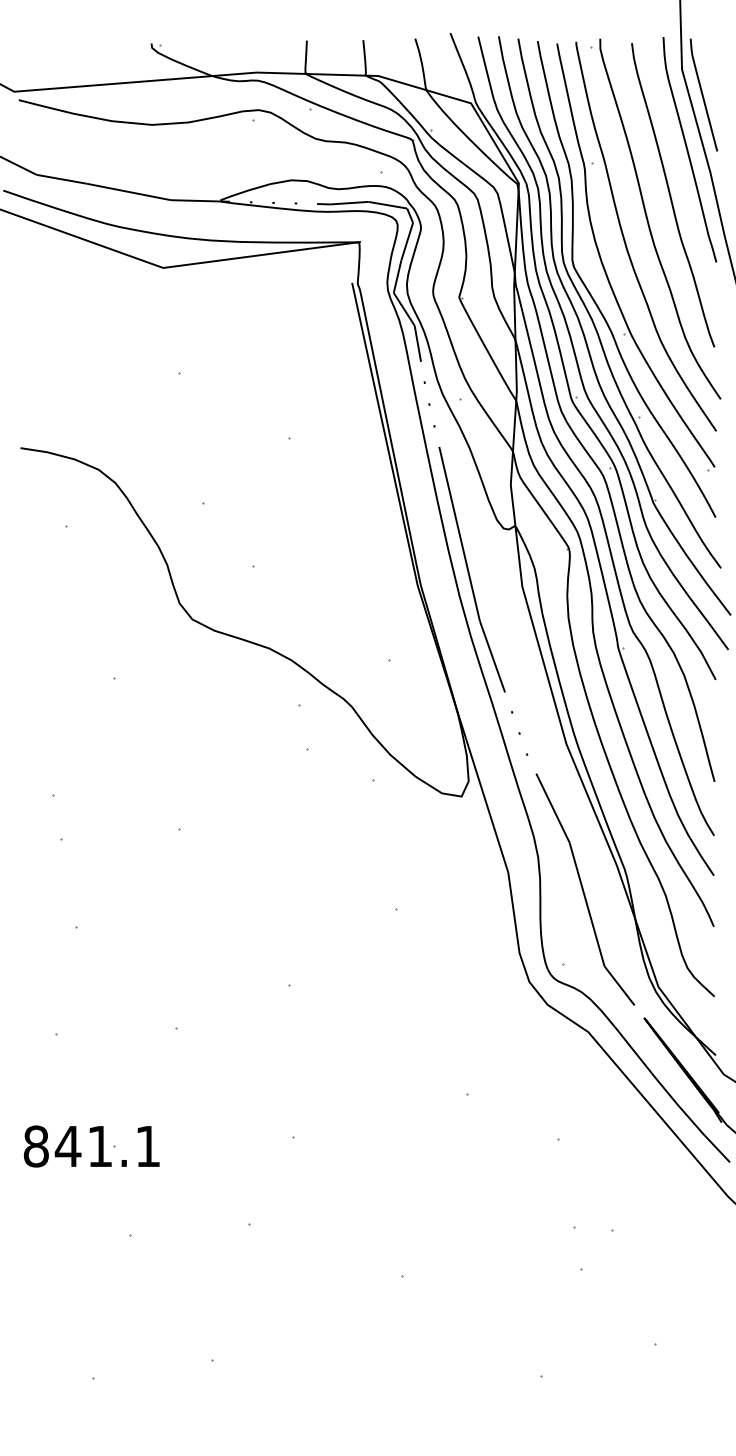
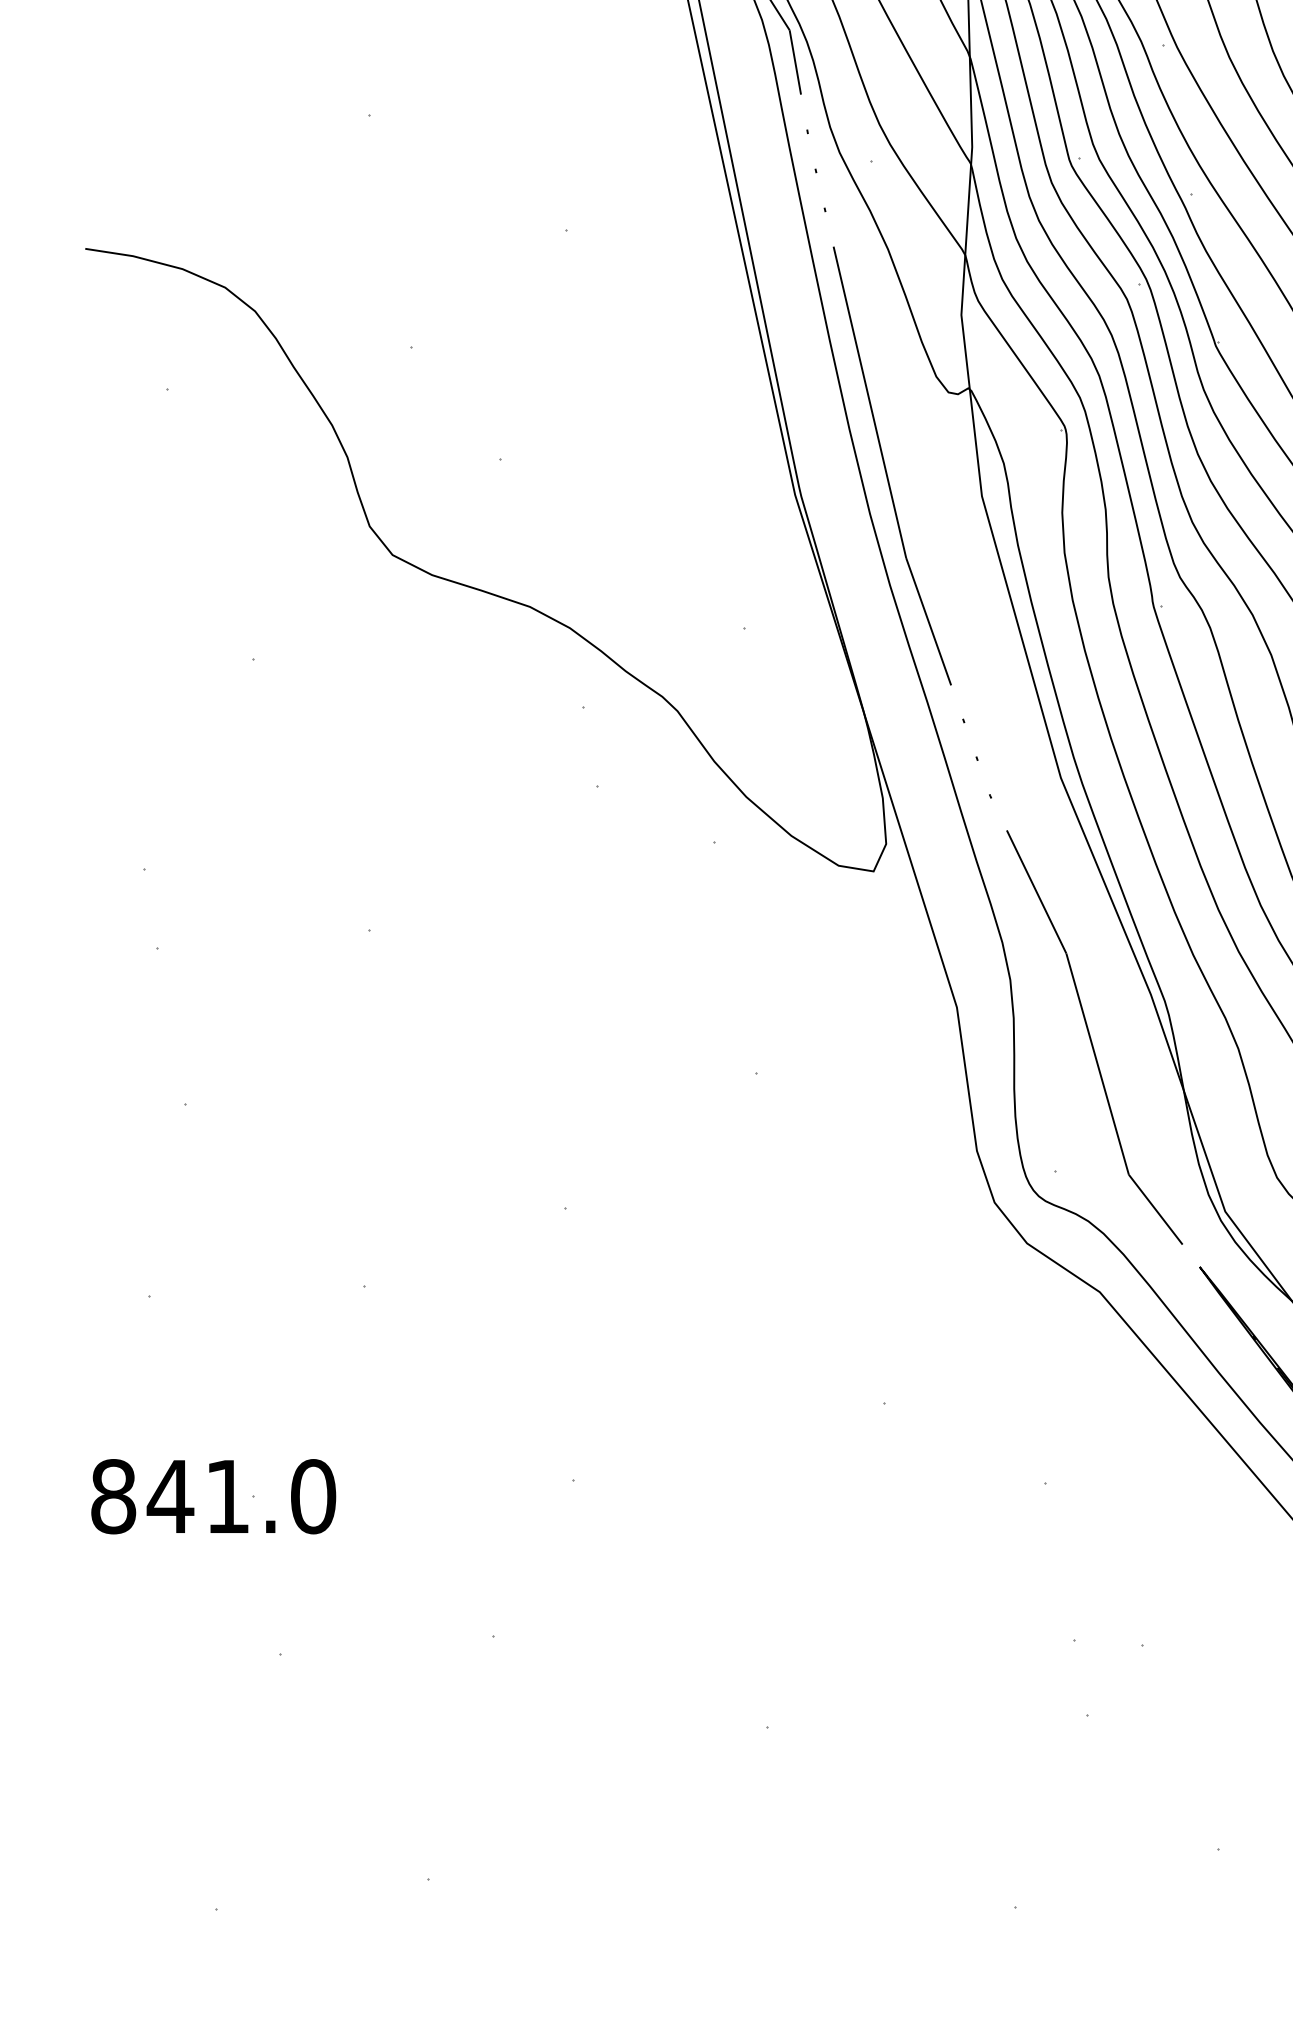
text: (147, 1146) -> (312, 1496), 841.1 -> 841.0

